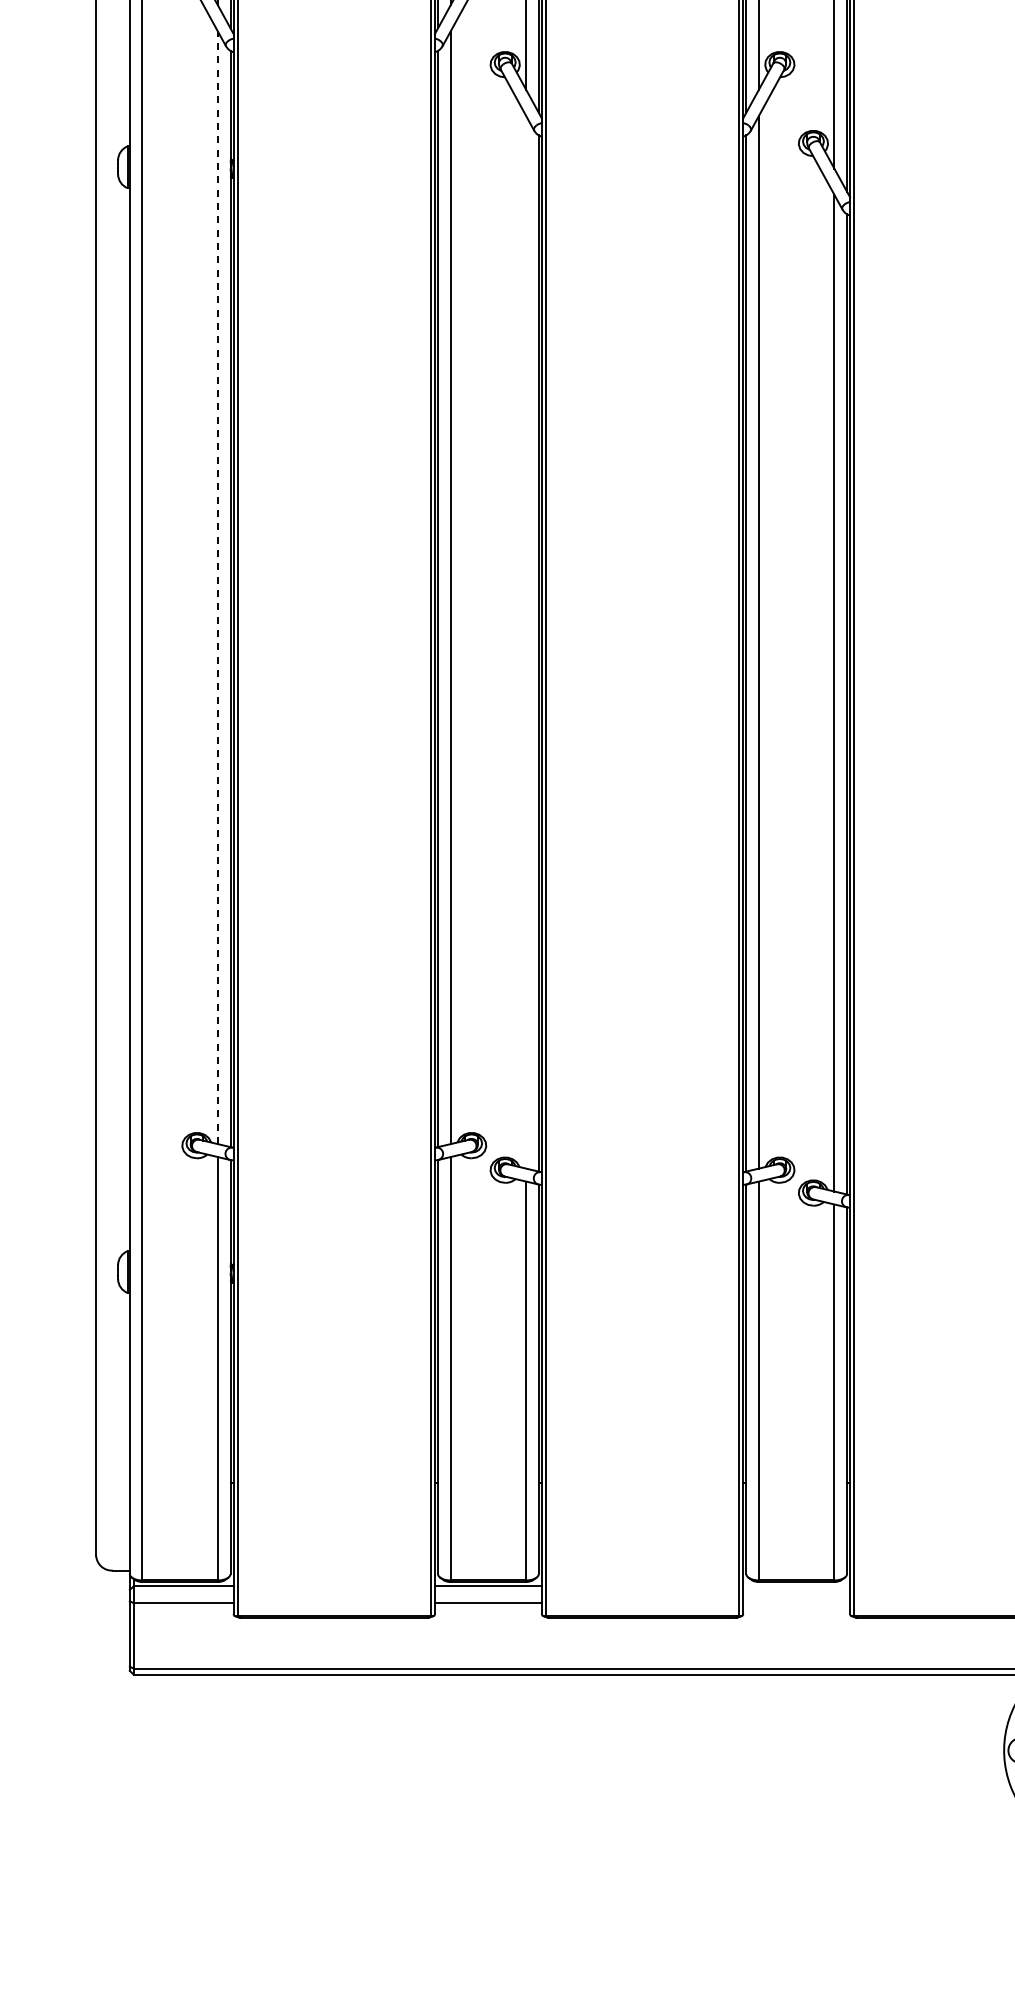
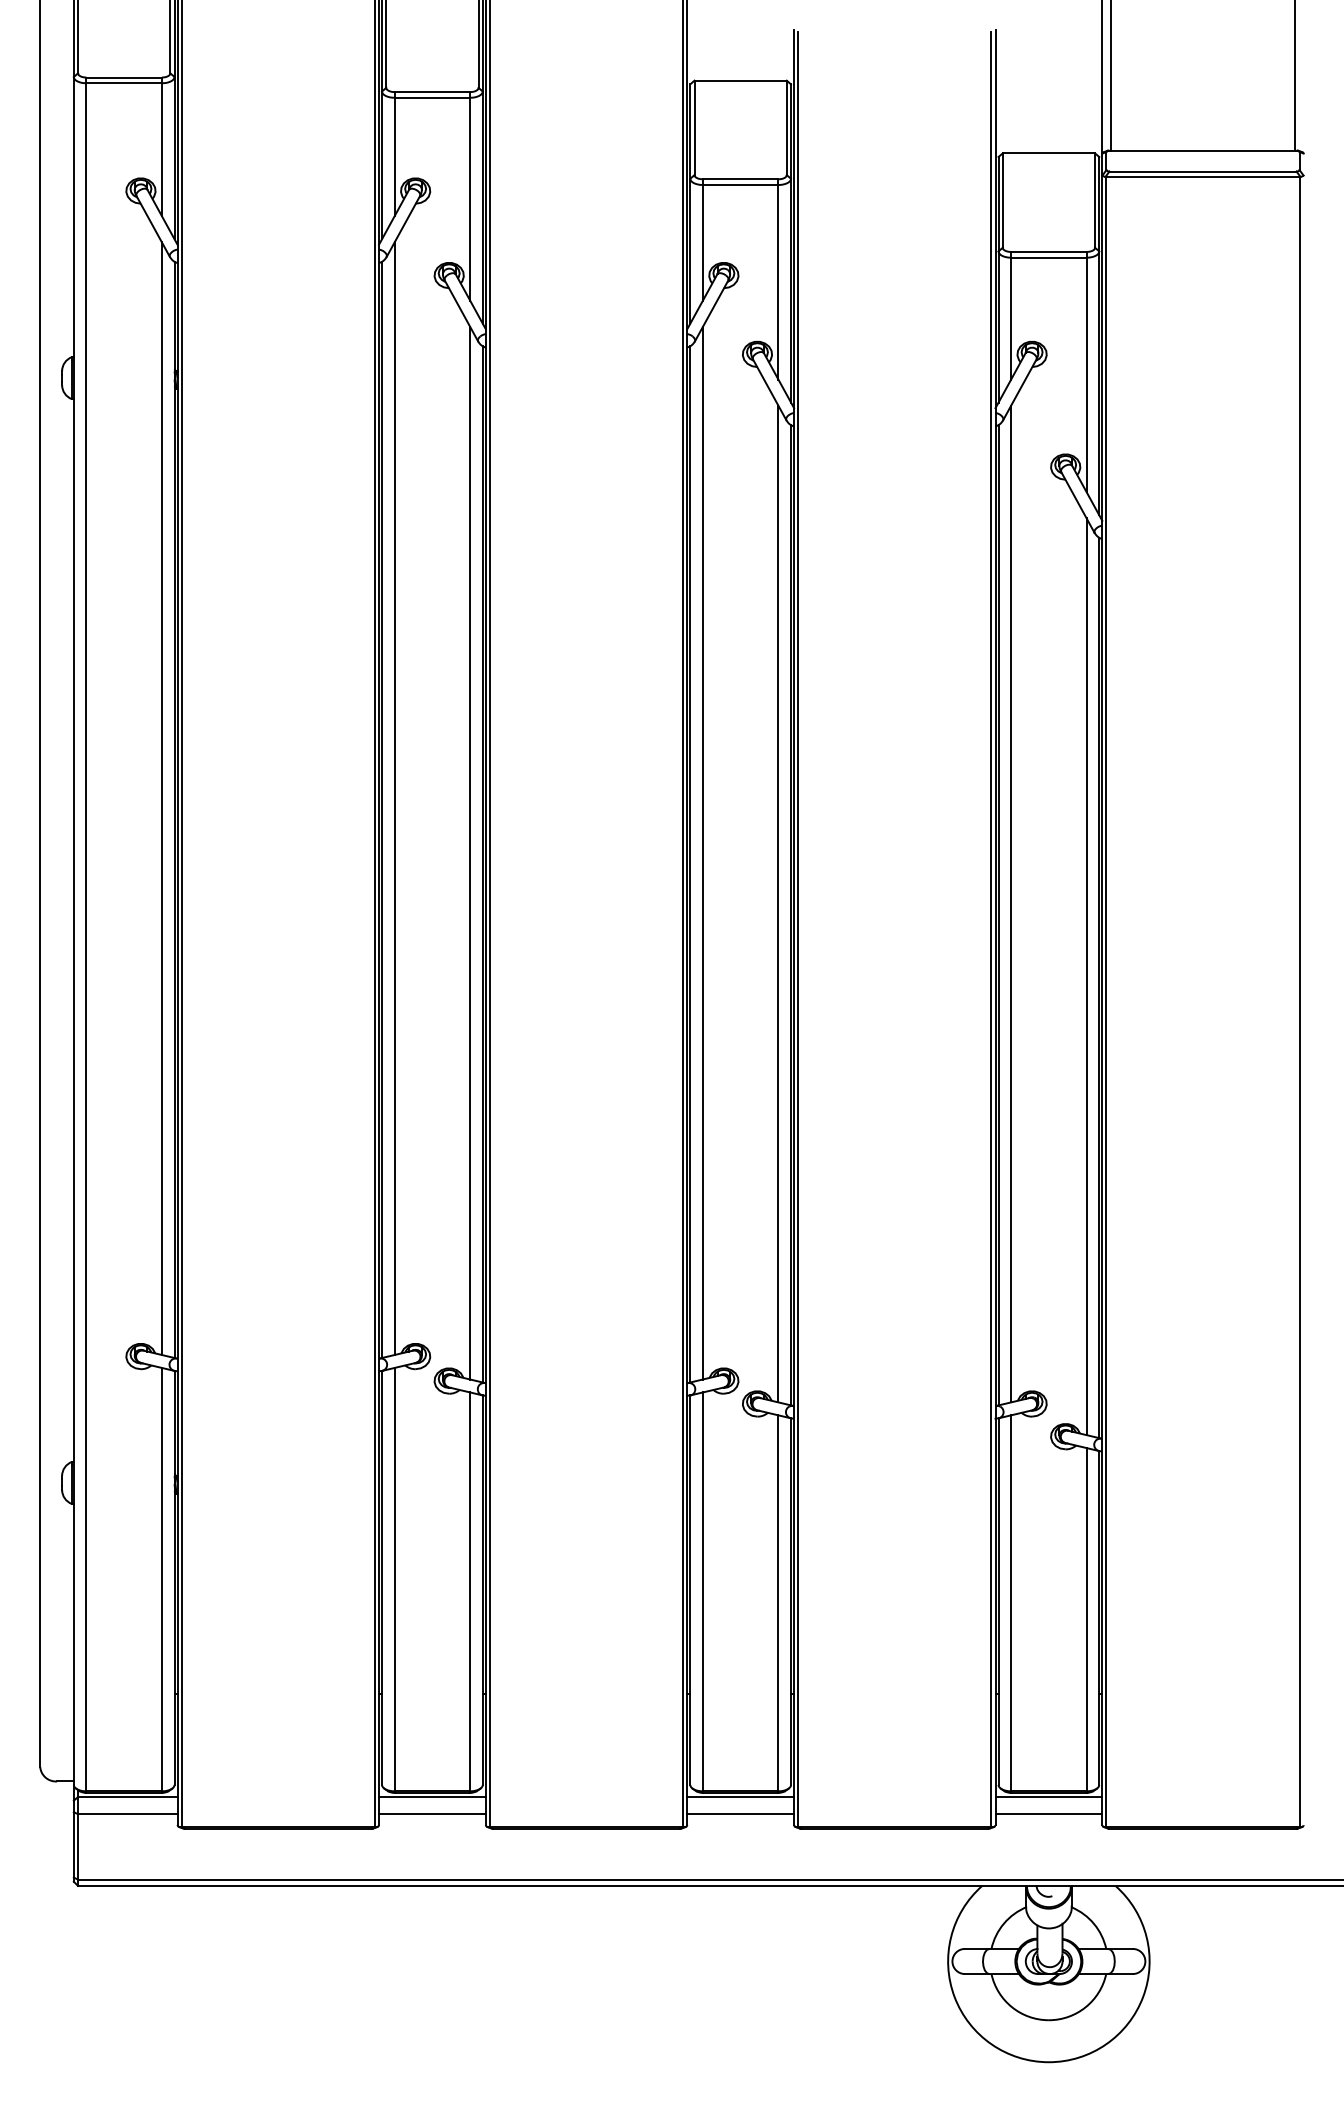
line: (217, 587) -> (161, 798), dashed -> solid
line: (526, 641) -> (470, 852), added
line: (796, 1586) -> (740, 1797), added
line: (796, 1603) -> (740, 1814), added

